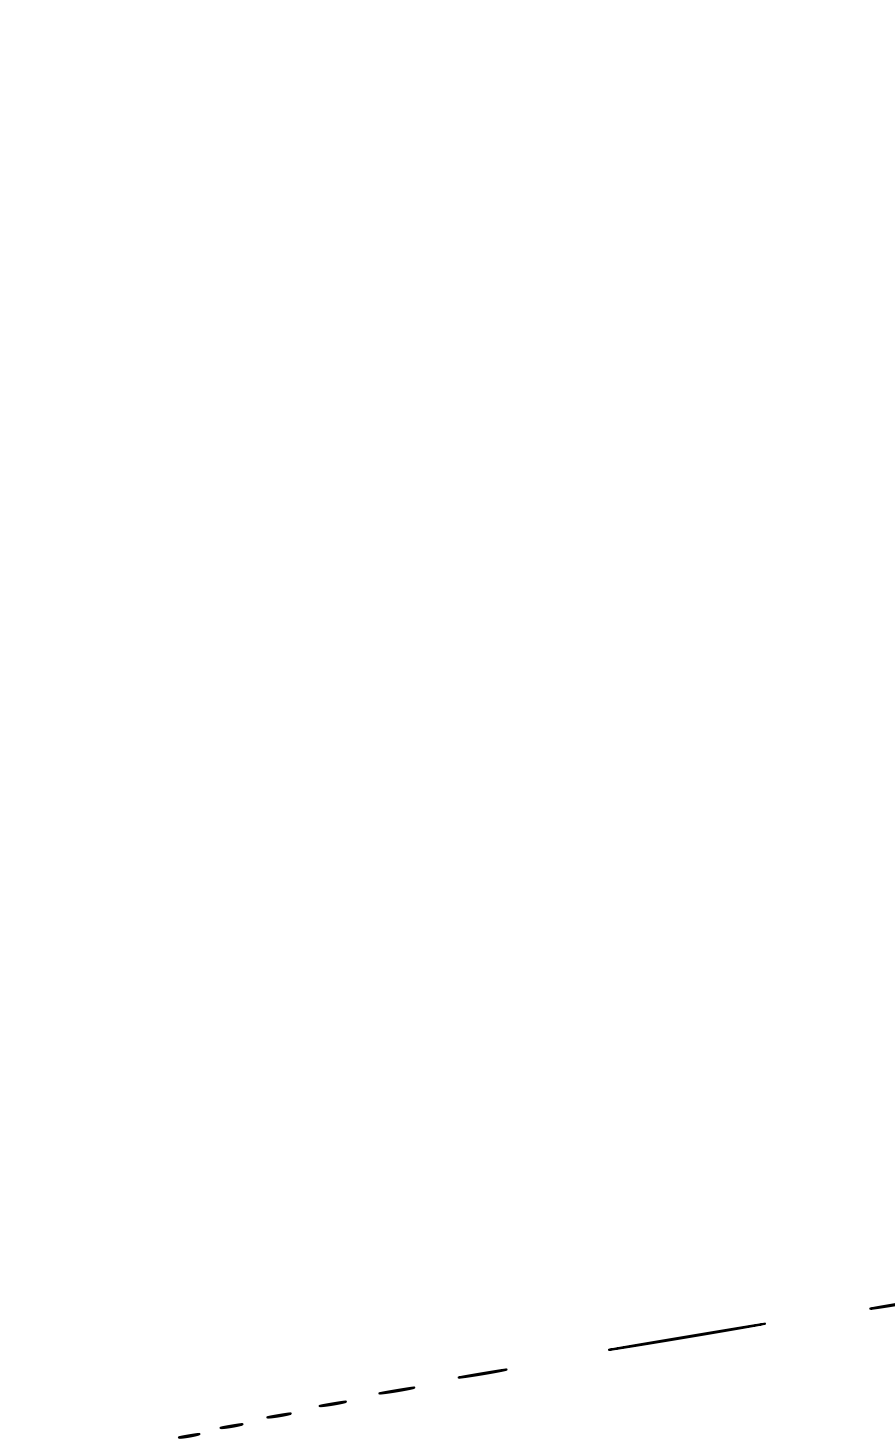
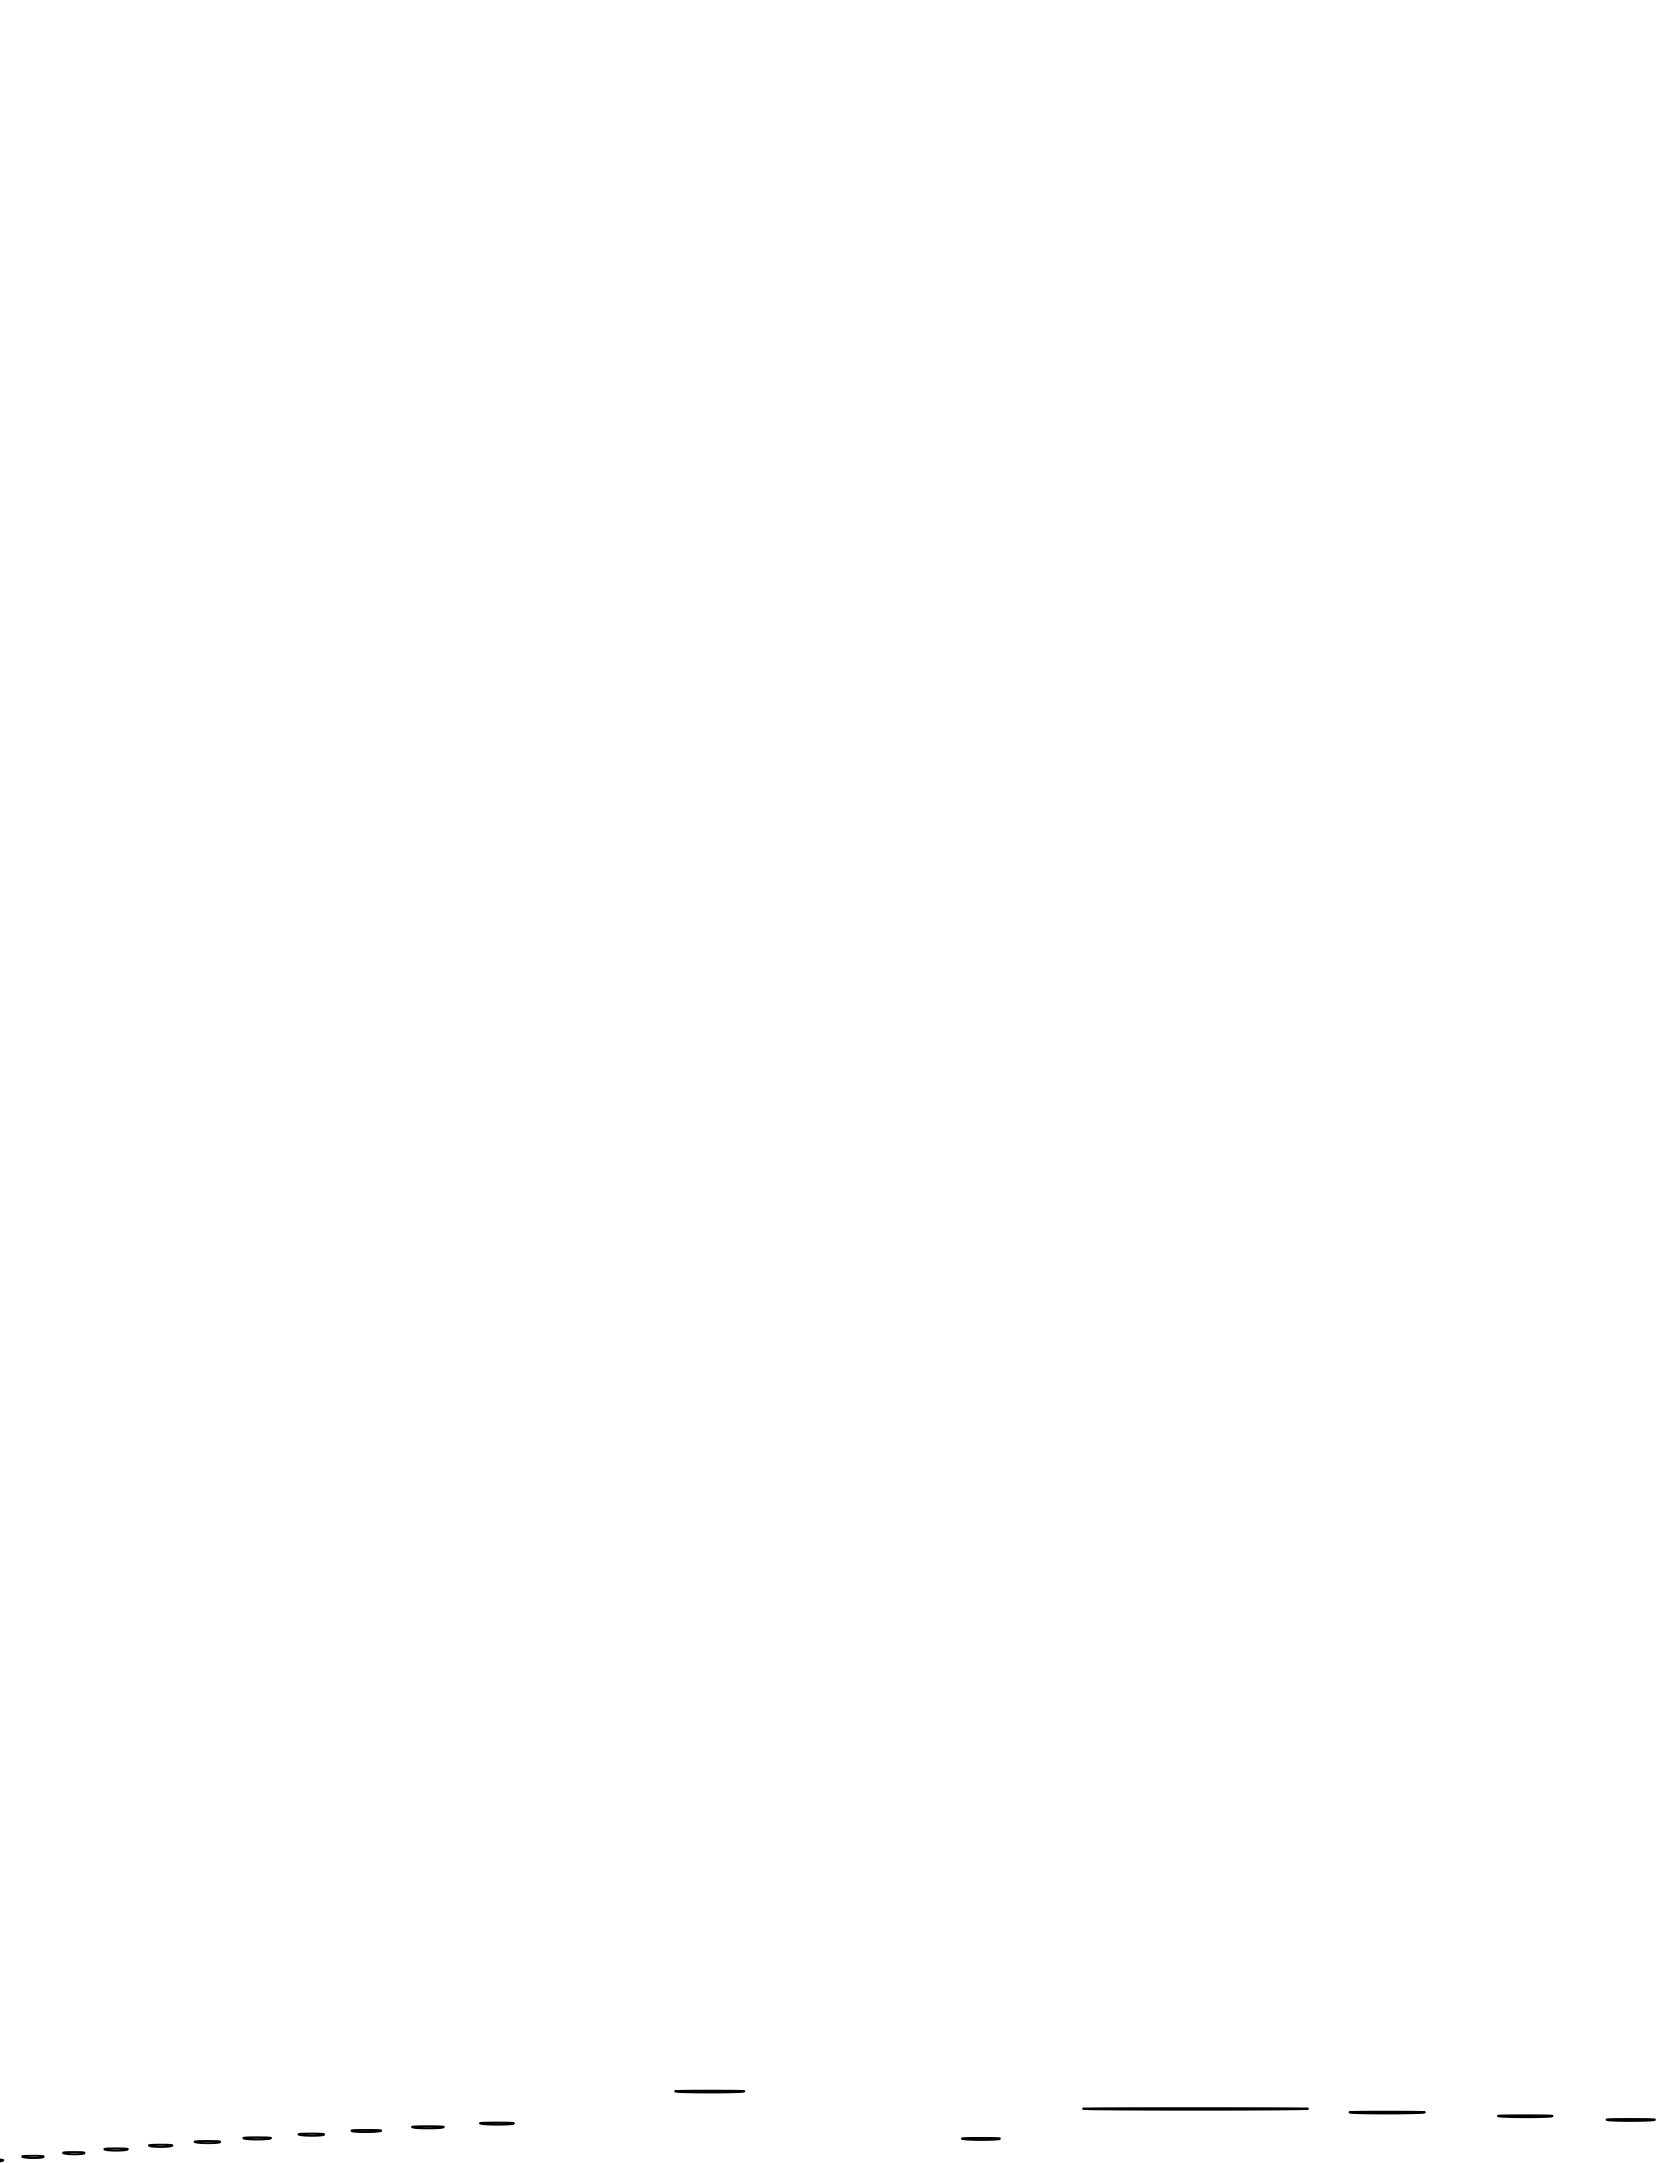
line: (686, 1336) -> (1195, 2108), moved
line: (482, 1373) -> (709, 2091), moved
line: (396, 1390) -> (667, 2116), removed
line: (332, 1403) -> (980, 2138), moved

